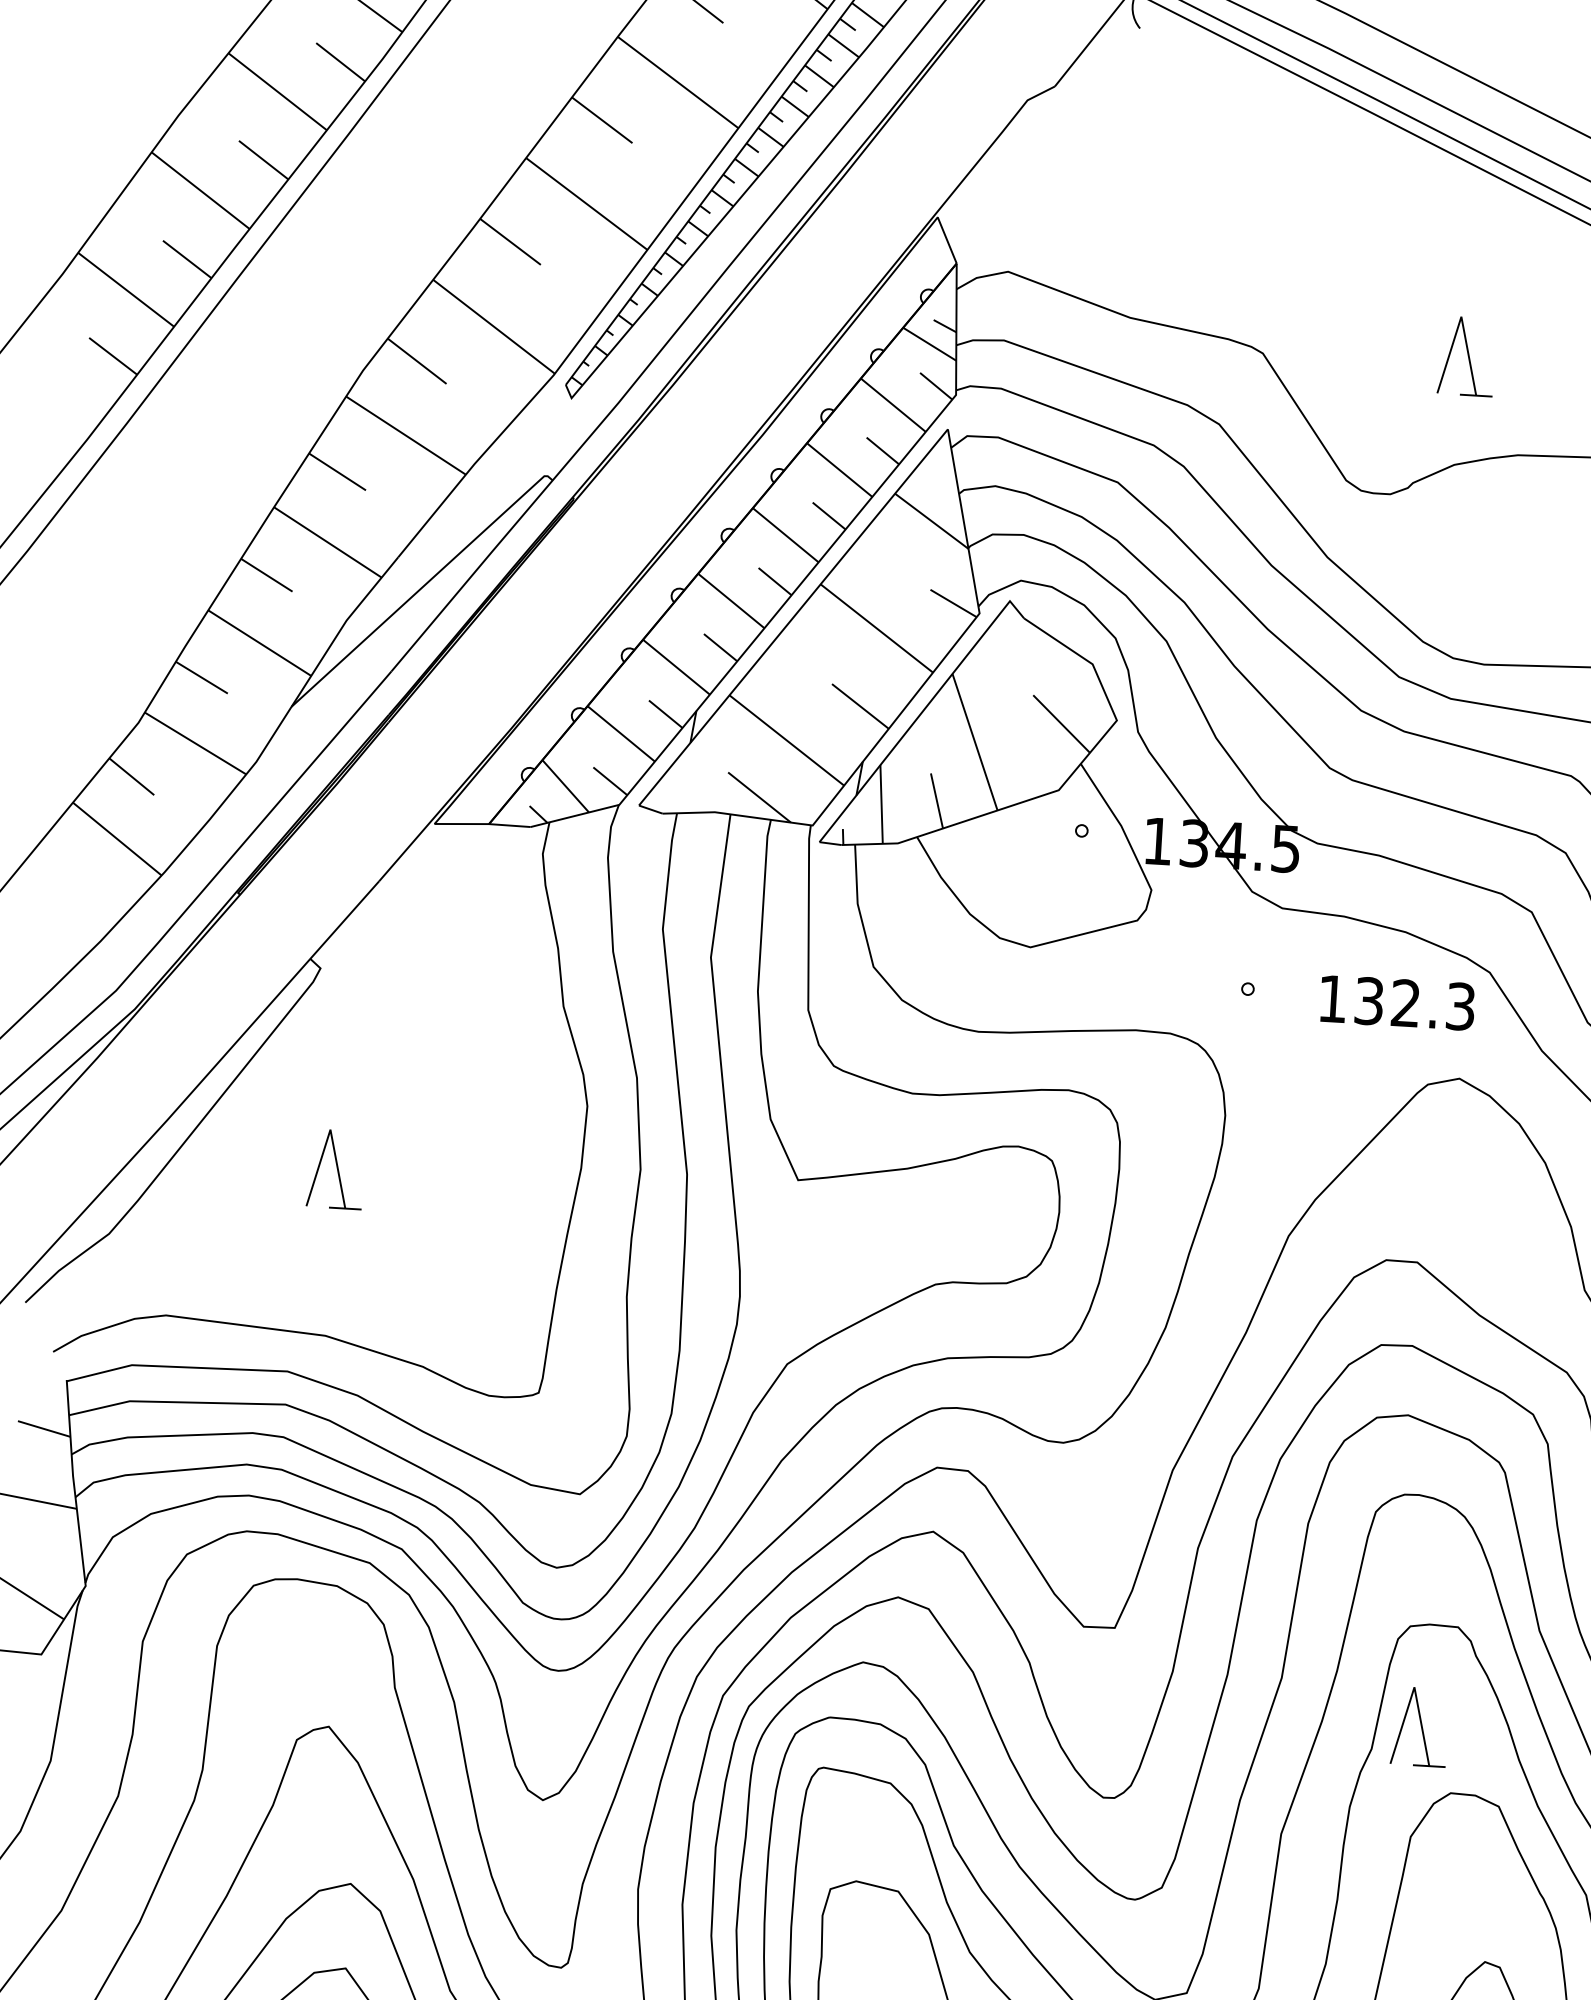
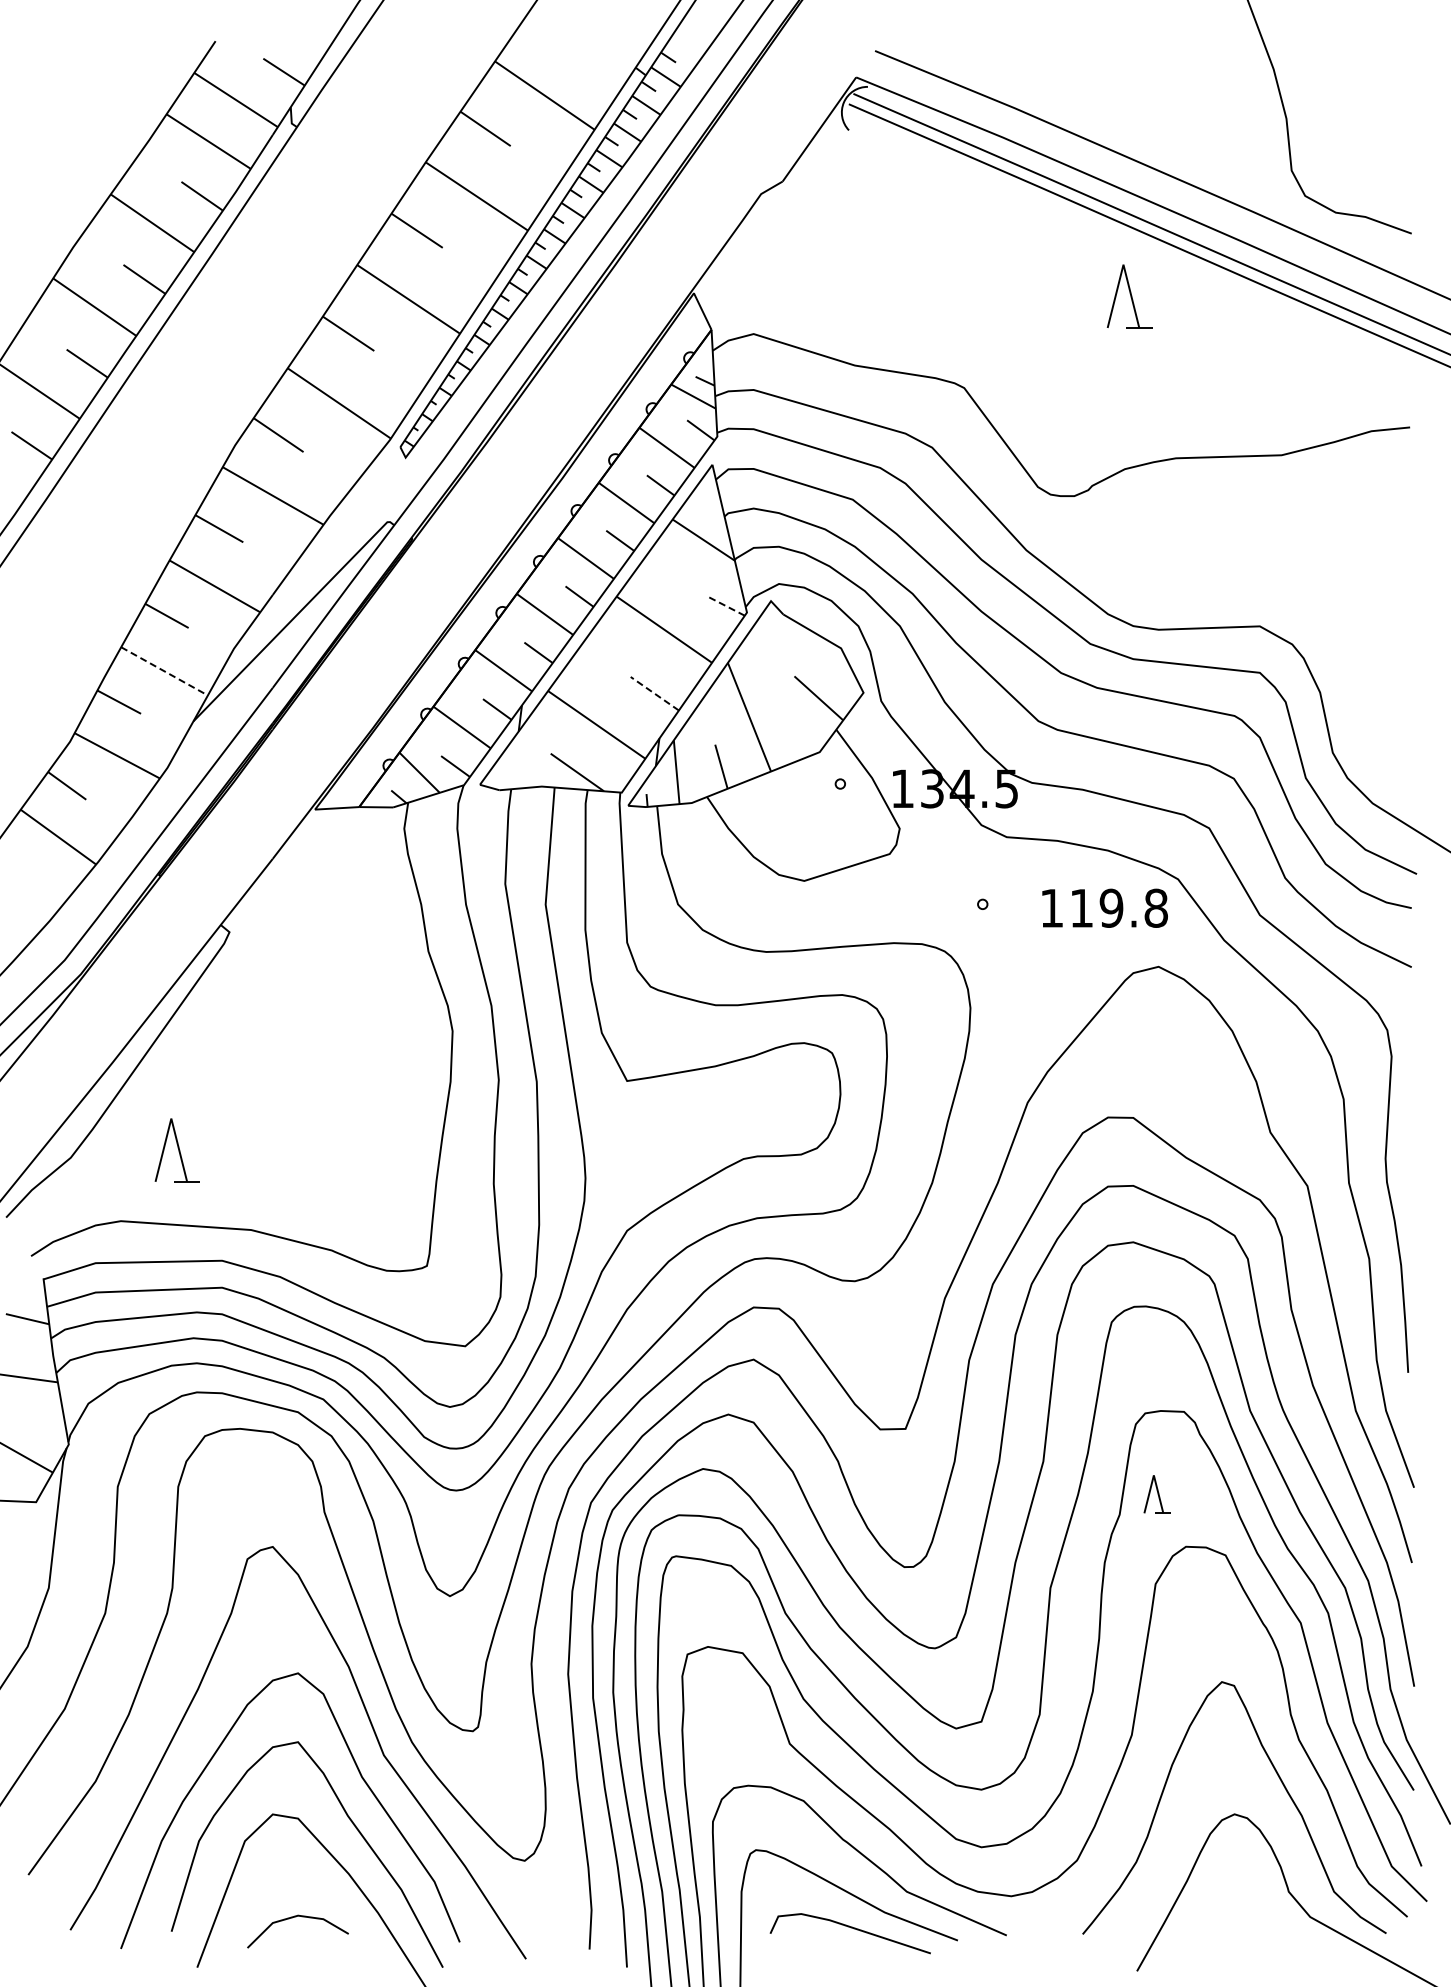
part: (1466, 356) -> (1129, 296), moved
line: (953, 603) -> (725, 605), solid -> dashed
line: (259, 643) -> (164, 671), solid -> dashed
line: (860, 706) -> (654, 693), solid -> dashed
text: (1414, 1002) -> (1118, 907), 132.3 -> 119.8
part: (334, 1169) -> (176, 1150), moved
part: (1419, 1726) -> (1157, 1494), size x0.6

